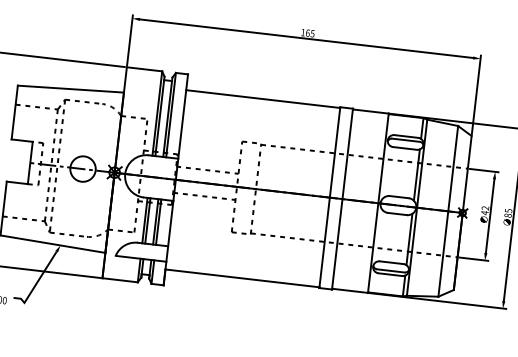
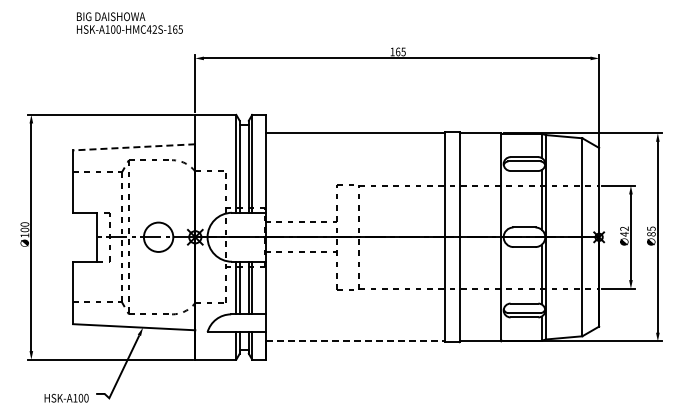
line: (70, 89) -> (133, 147), solid -> dashed
line: (243, 278) -> (356, 341), solid -> dashed

